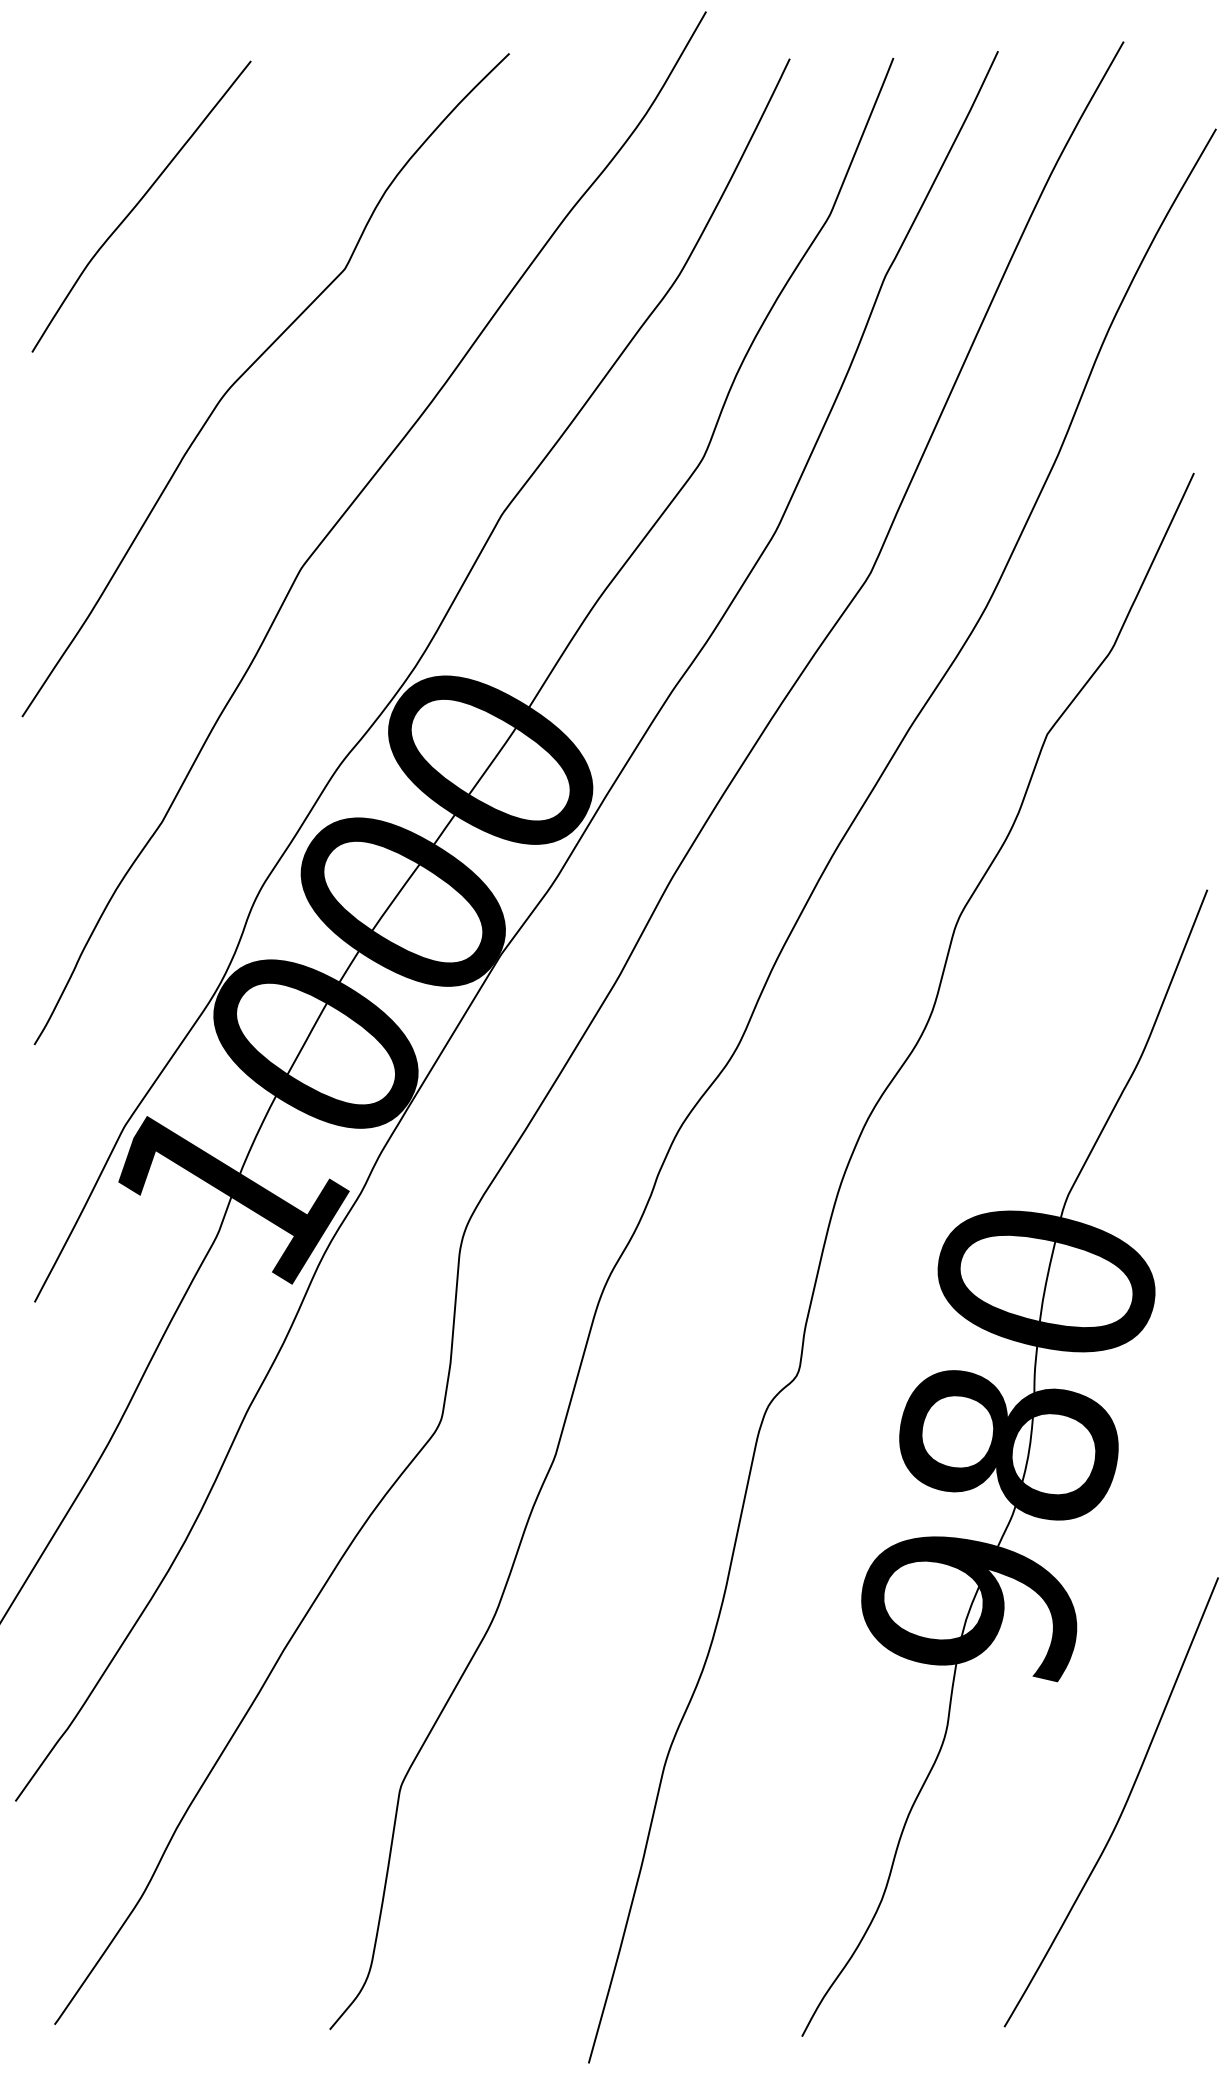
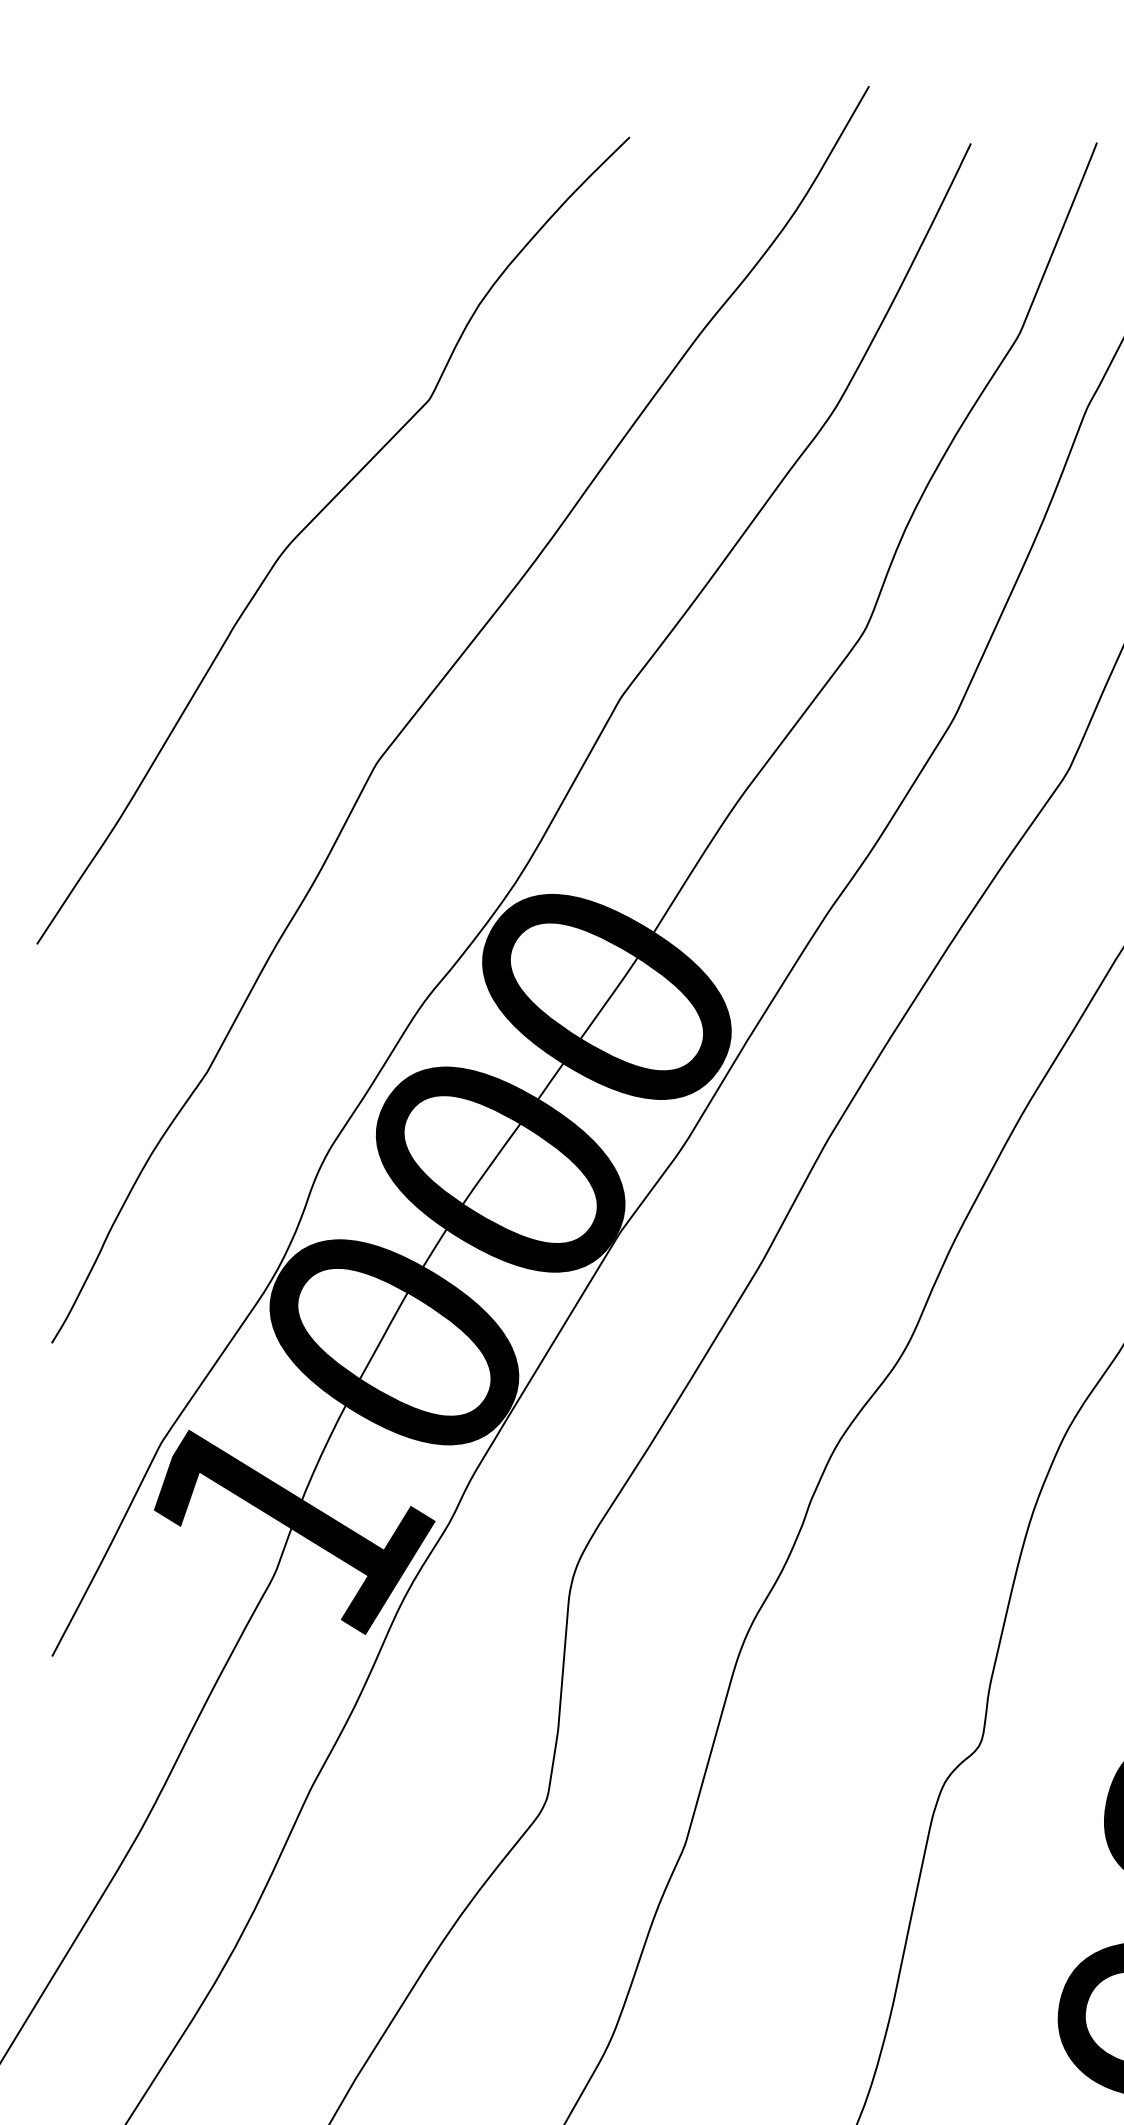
curve: (139, 203) -> (179, 319), removed

